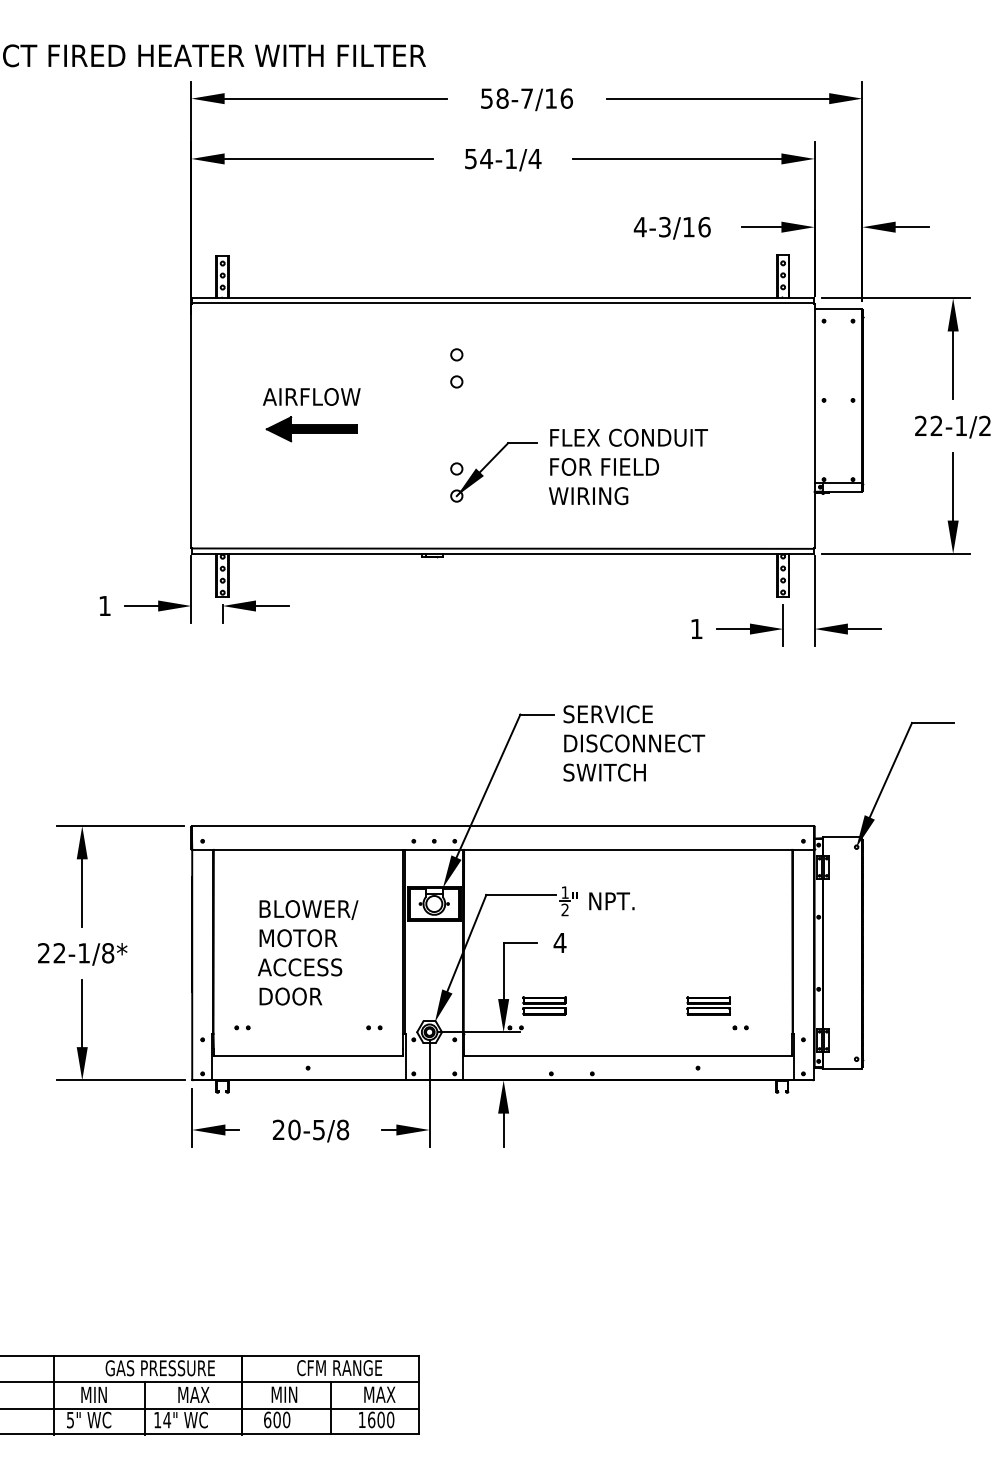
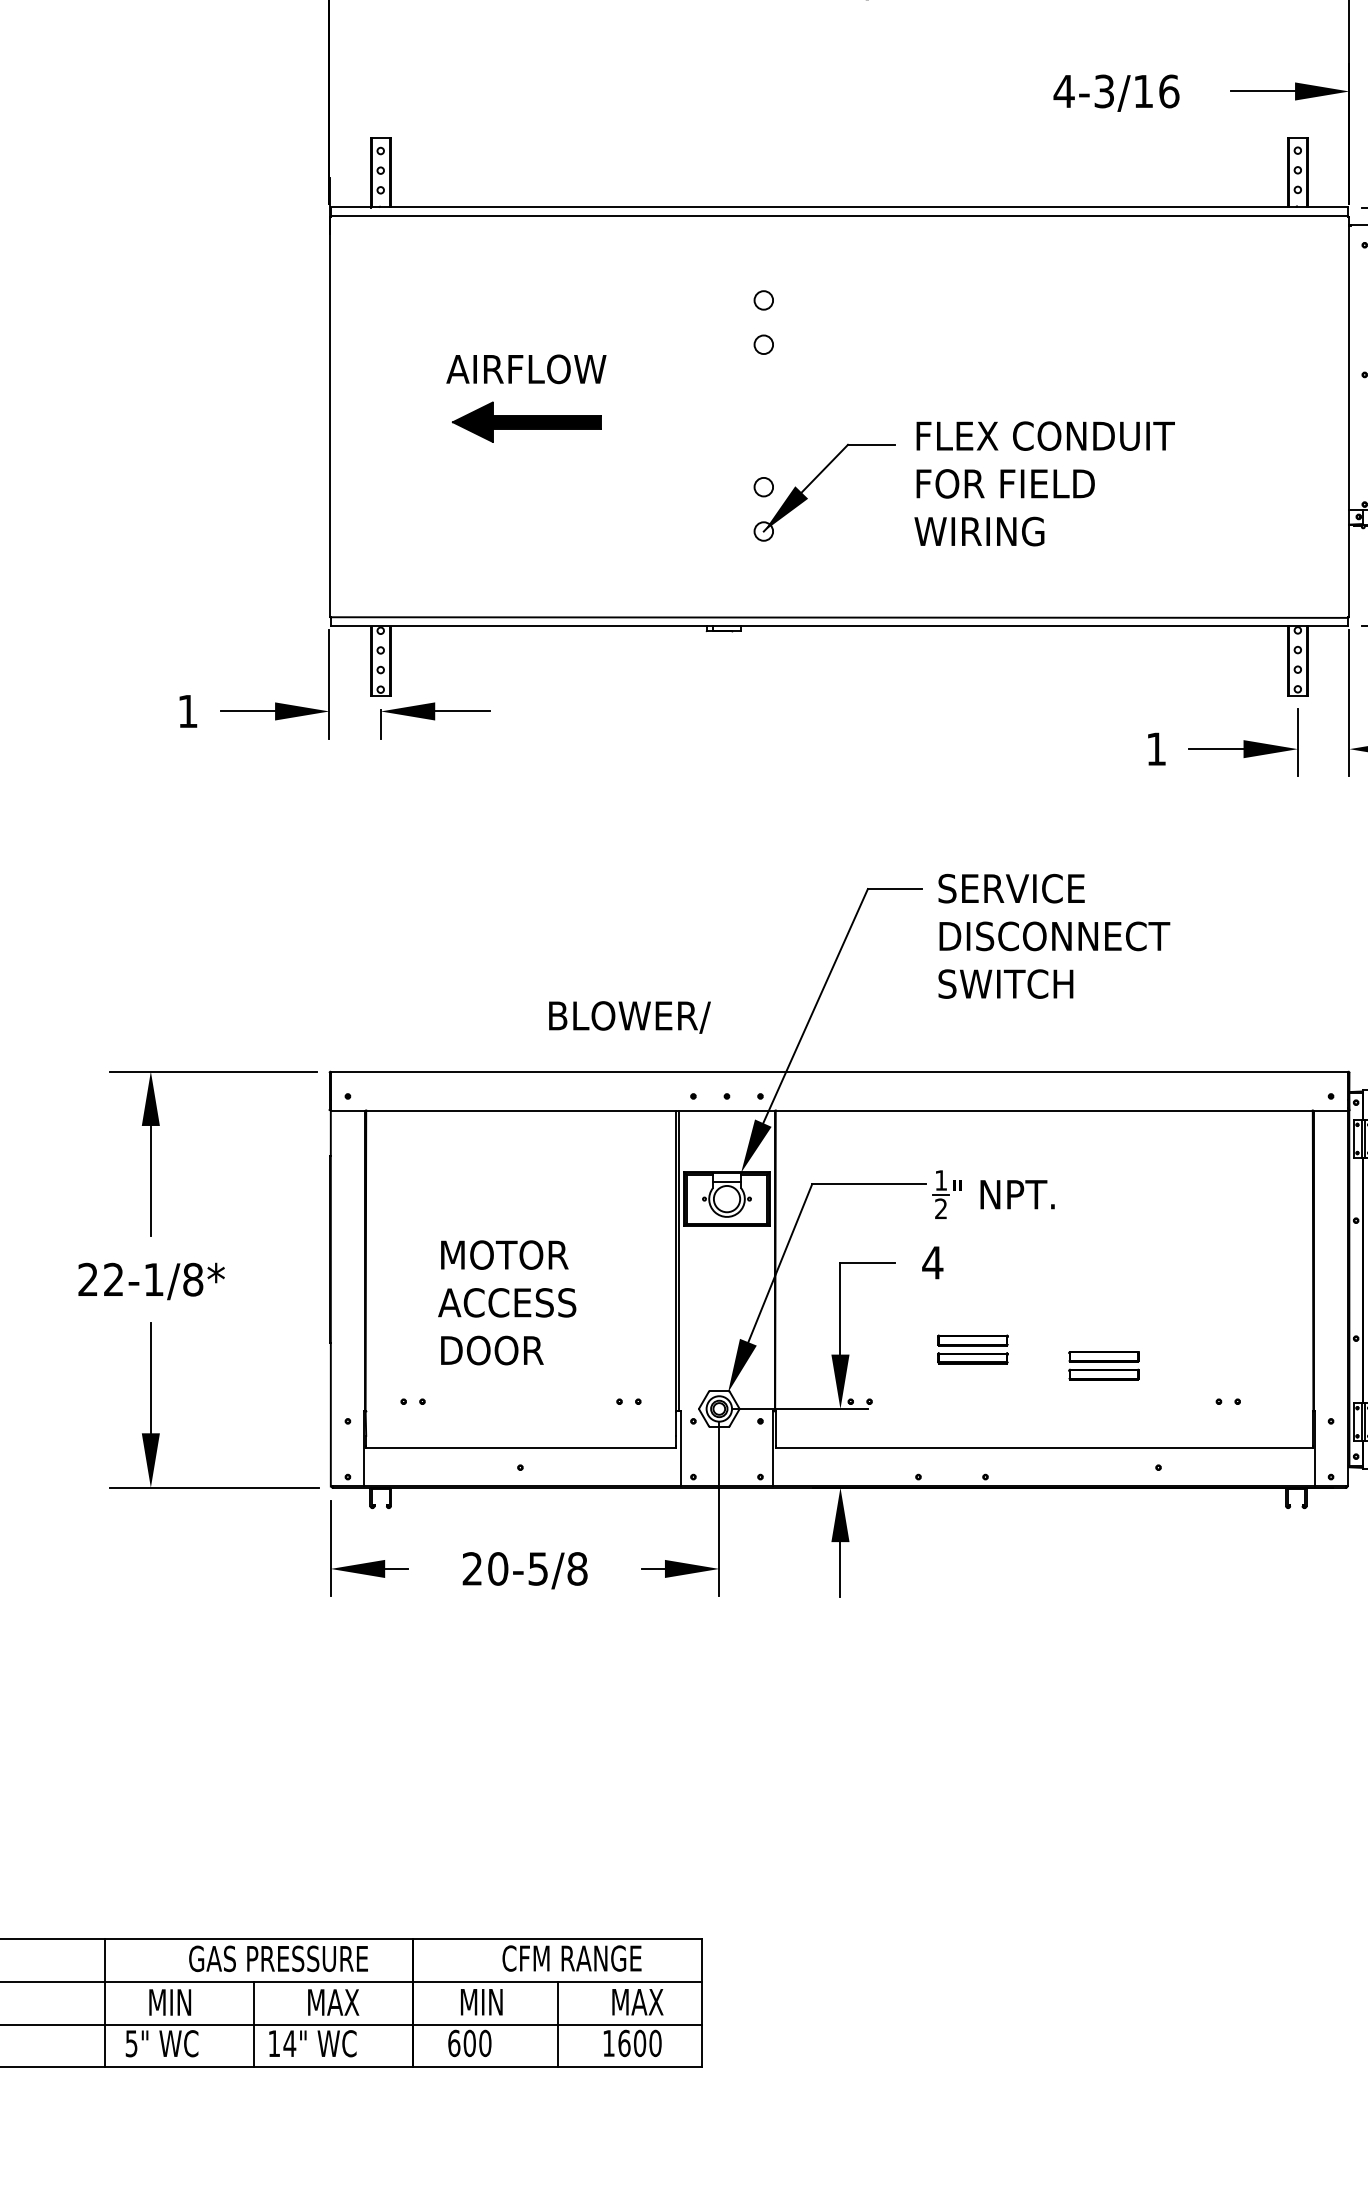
text: (308, 909) -> (629, 1016), moved
part: (544, 1005) -> (972, 1348), moved
part: (708, 1005) -> (1103, 1365), moved

